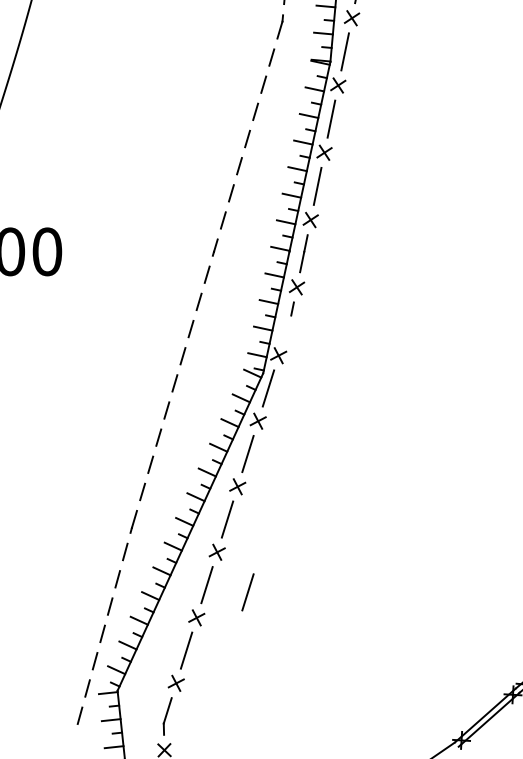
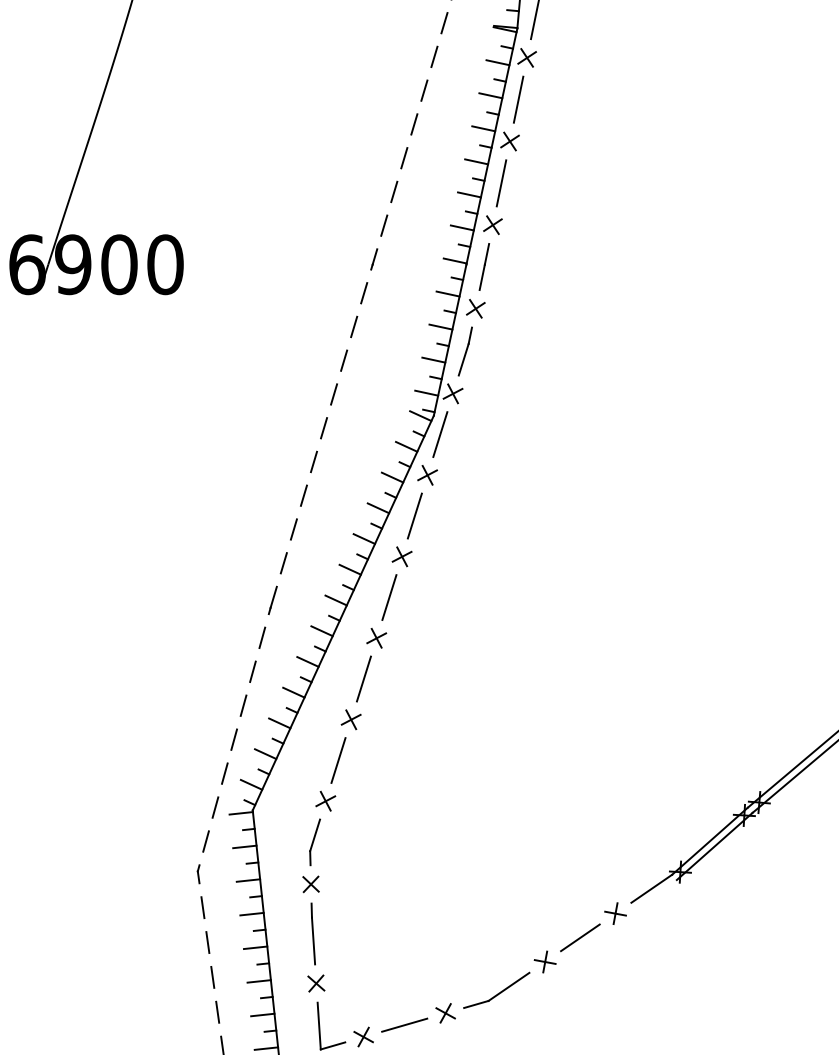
line: (287, 328) -> (463, 359), added
line: (247, 591) -> (414, 687), removed
part: (73, 742) -> (198, 874), added

